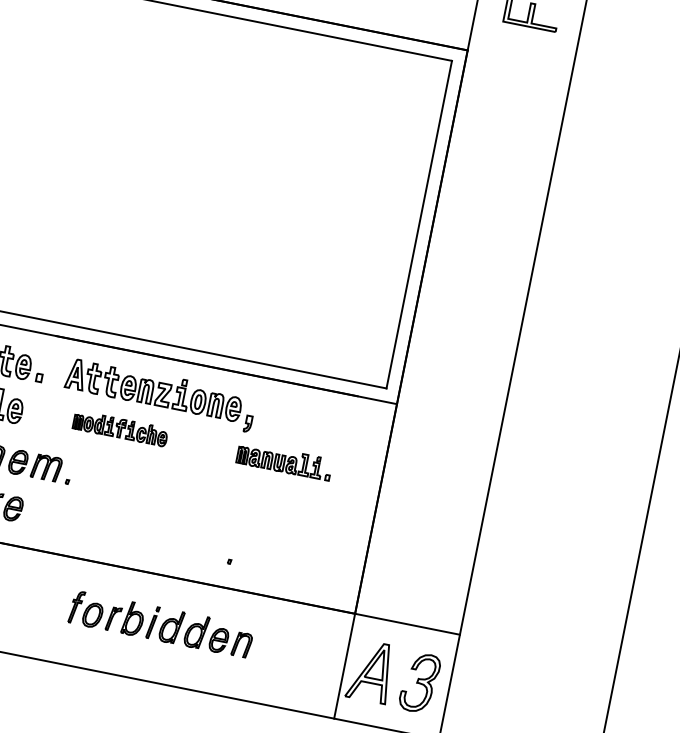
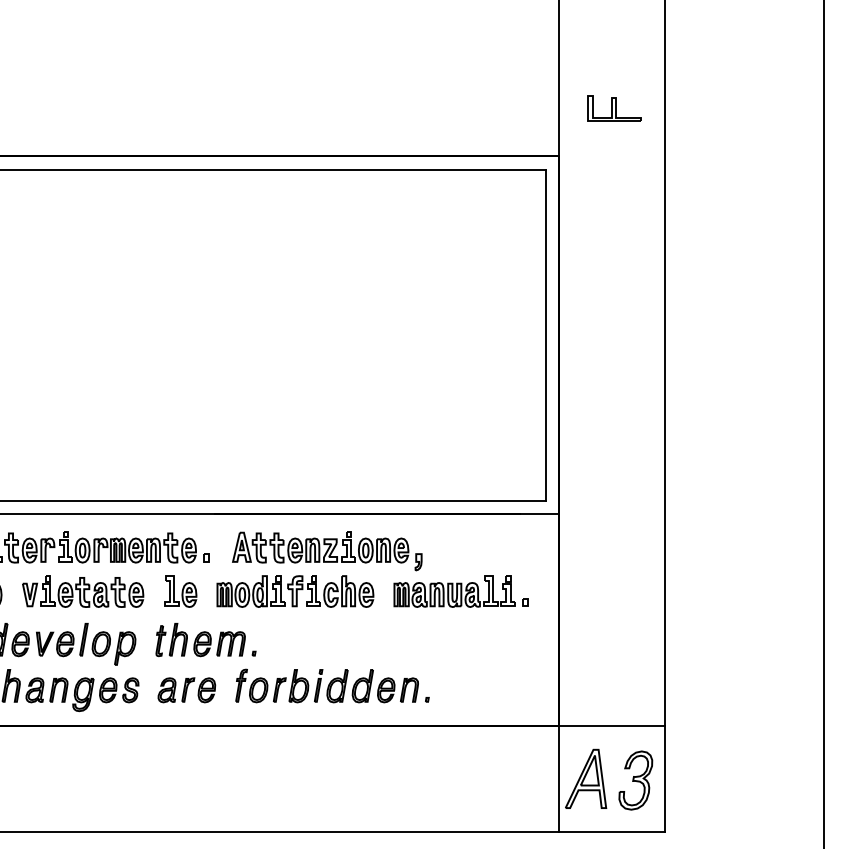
part: (120, 428) -> (295, 591), size x1.67
part: (283, 461) -> (460, 591), size x1.43
part: (160, 623) -> (326, 685), moved

